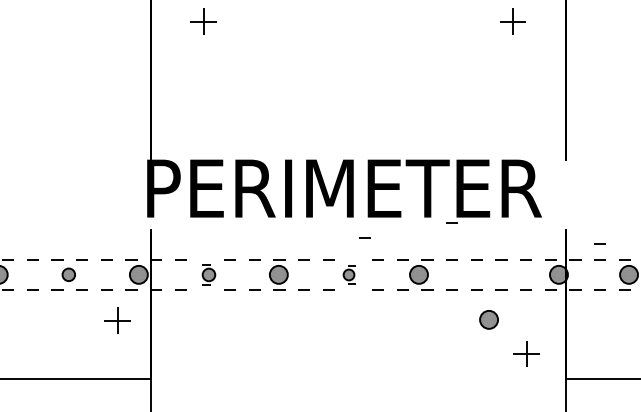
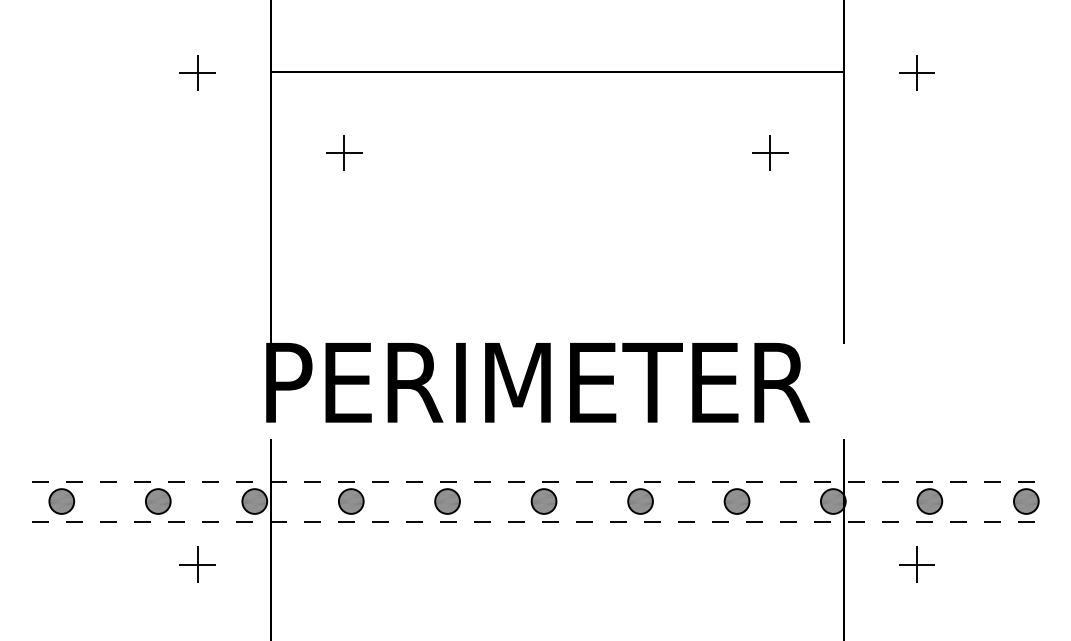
line: (452, 222) -> (686, 429), removed
line: (365, 237) -> (566, 450), removed
line: (600, 243) -> (890, 458), removed
part: (68, 274) -> (158, 501), size x1.43
part: (209, 274) -> (351, 501), size x1.43
part: (349, 274) -> (544, 501), size x1.67
part: (488, 319) -> (736, 501), moved
part: (117, 320) -> (197, 564), moved
part: (526, 353) -> (916, 564), moved

